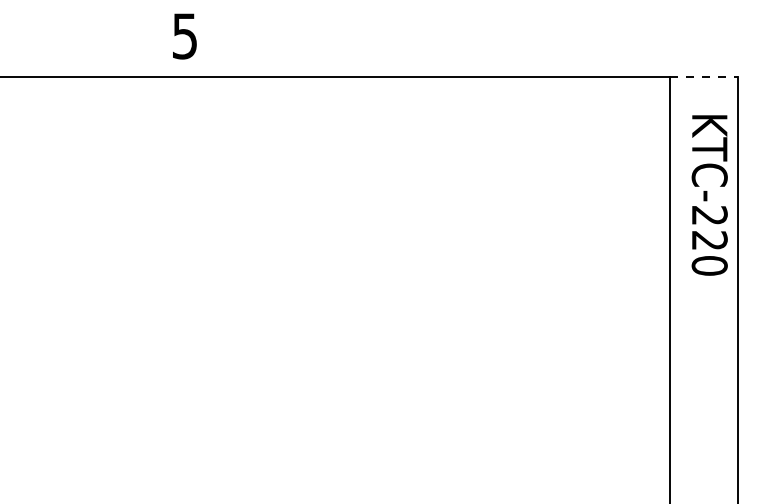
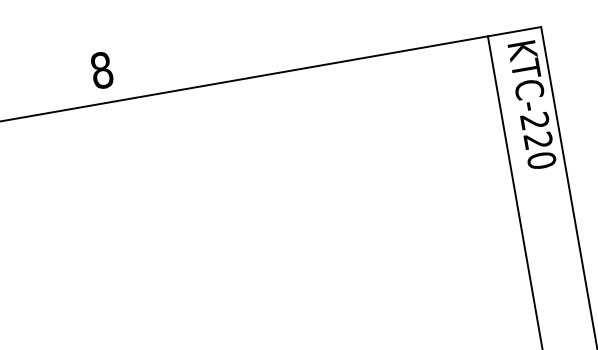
text: (184, 36) -> (101, 70), 5 -> 8
line: (703, 77) -> (514, 31), dashed -> solid
text: (709, 195) -> (532, 105), moved

